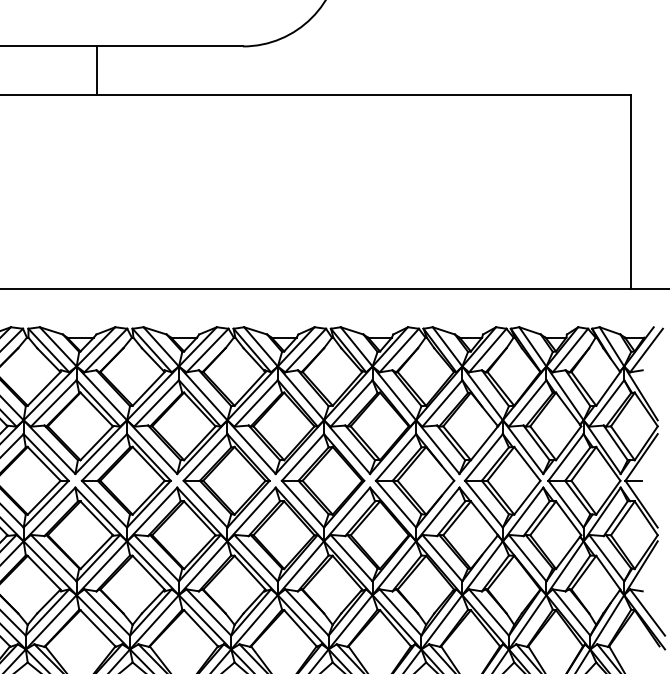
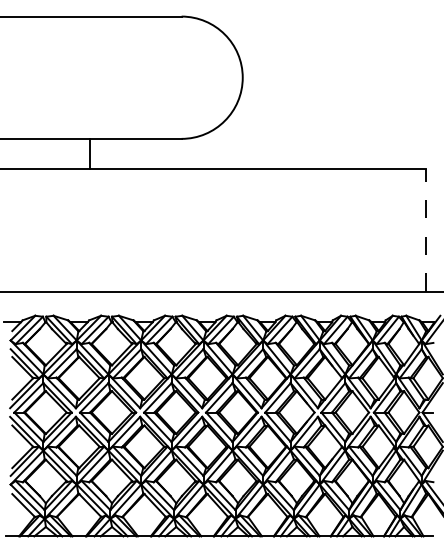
line: (631, 191) -> (426, 230), solid -> dashed

